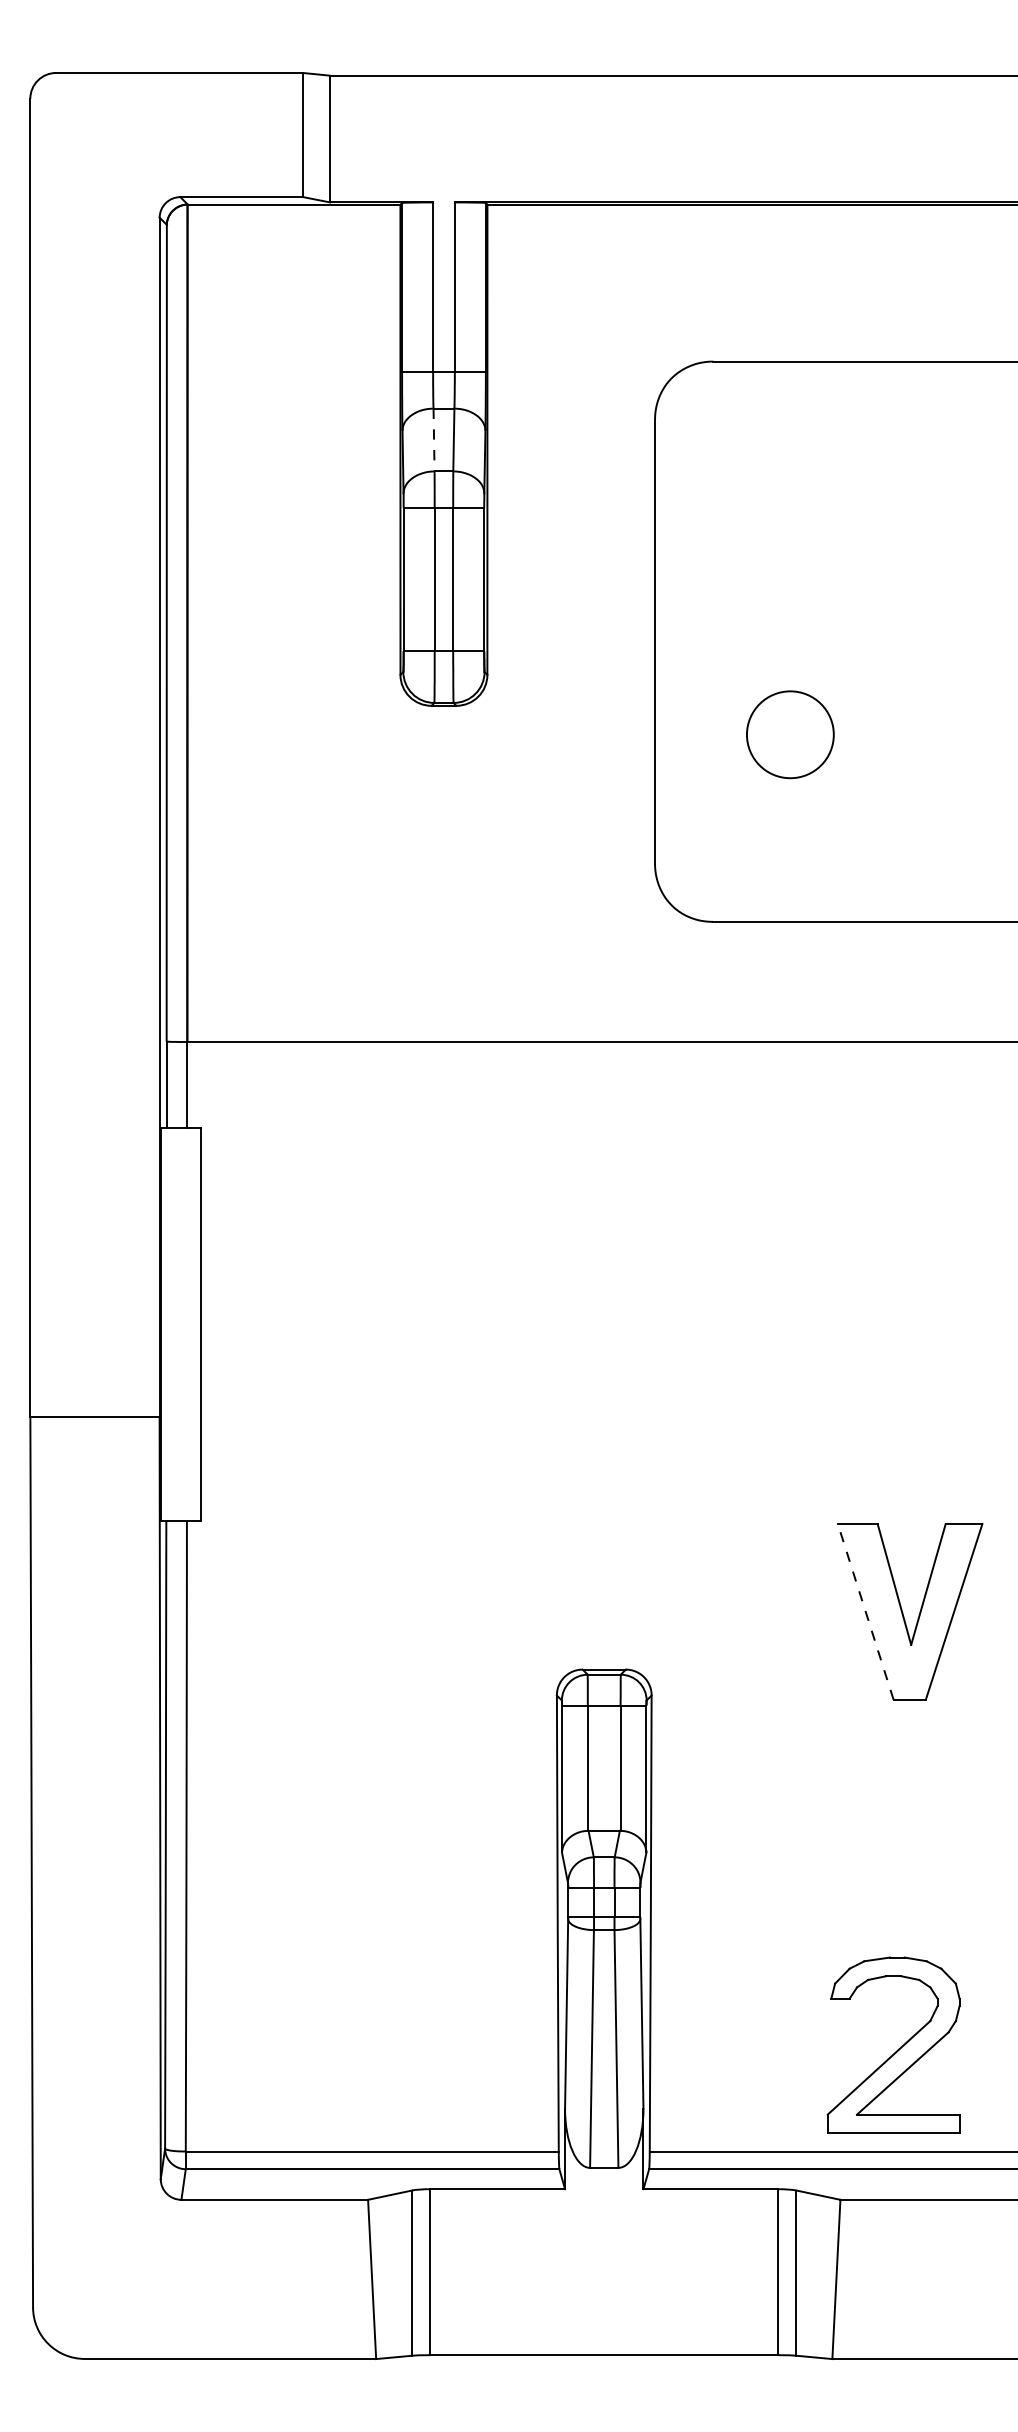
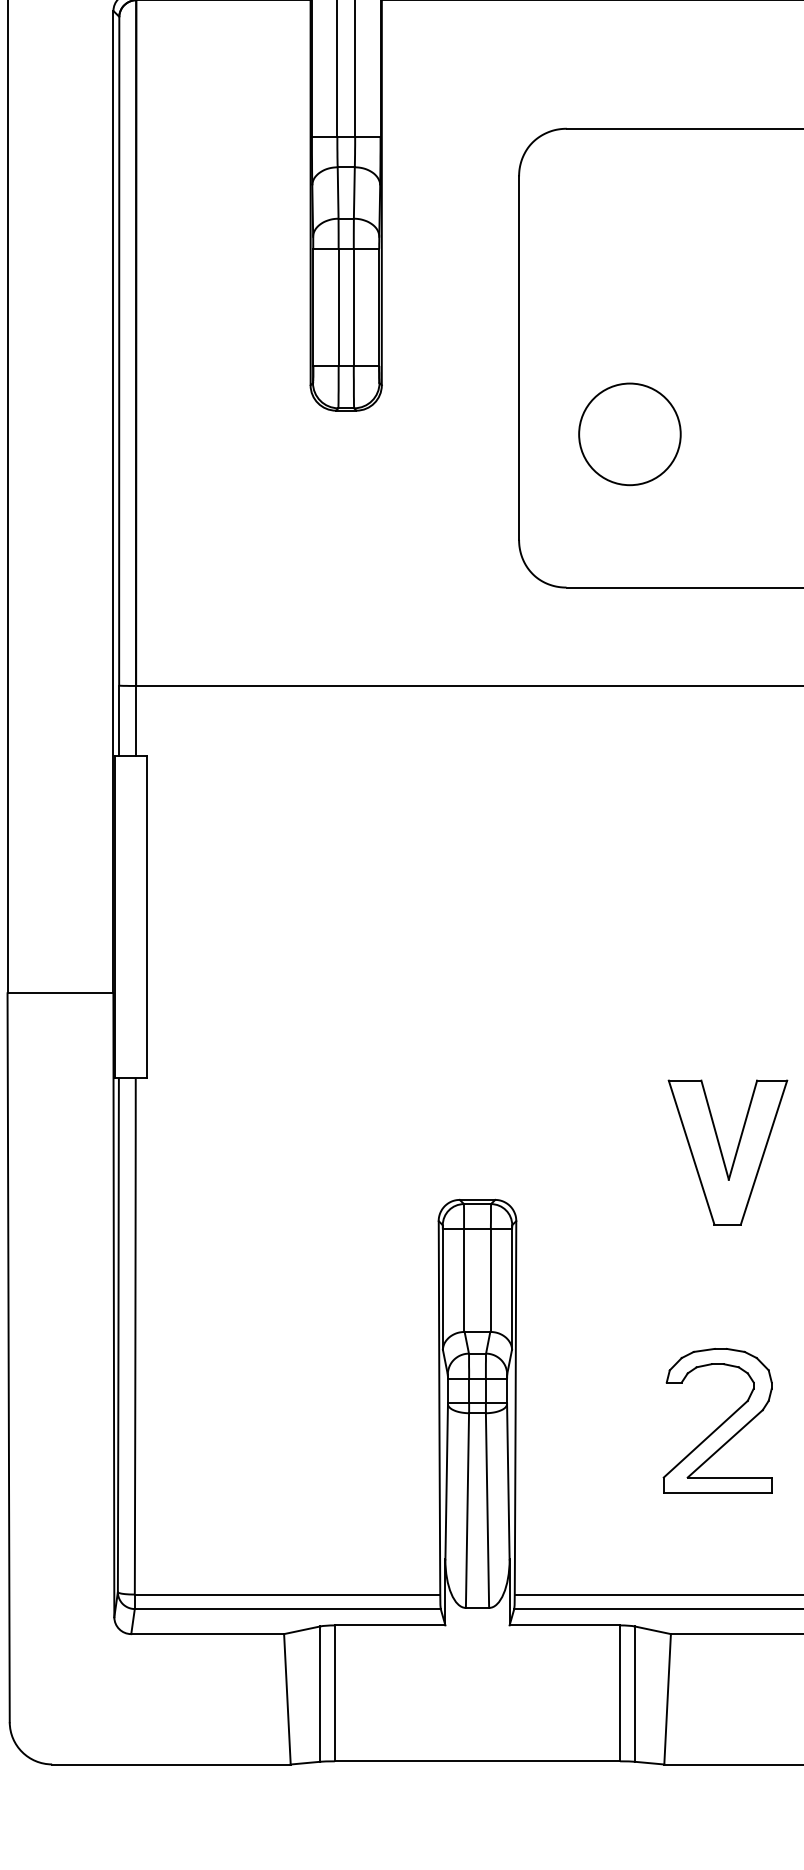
line: (434, 440) -> (338, 193), dashed -> solid
circle: (790, 734) -> (630, 434), size x1.43
line: (865, 1611) -> (691, 1152), dashed -> solid
part: (898, 2048) -> (721, 1423), moved

